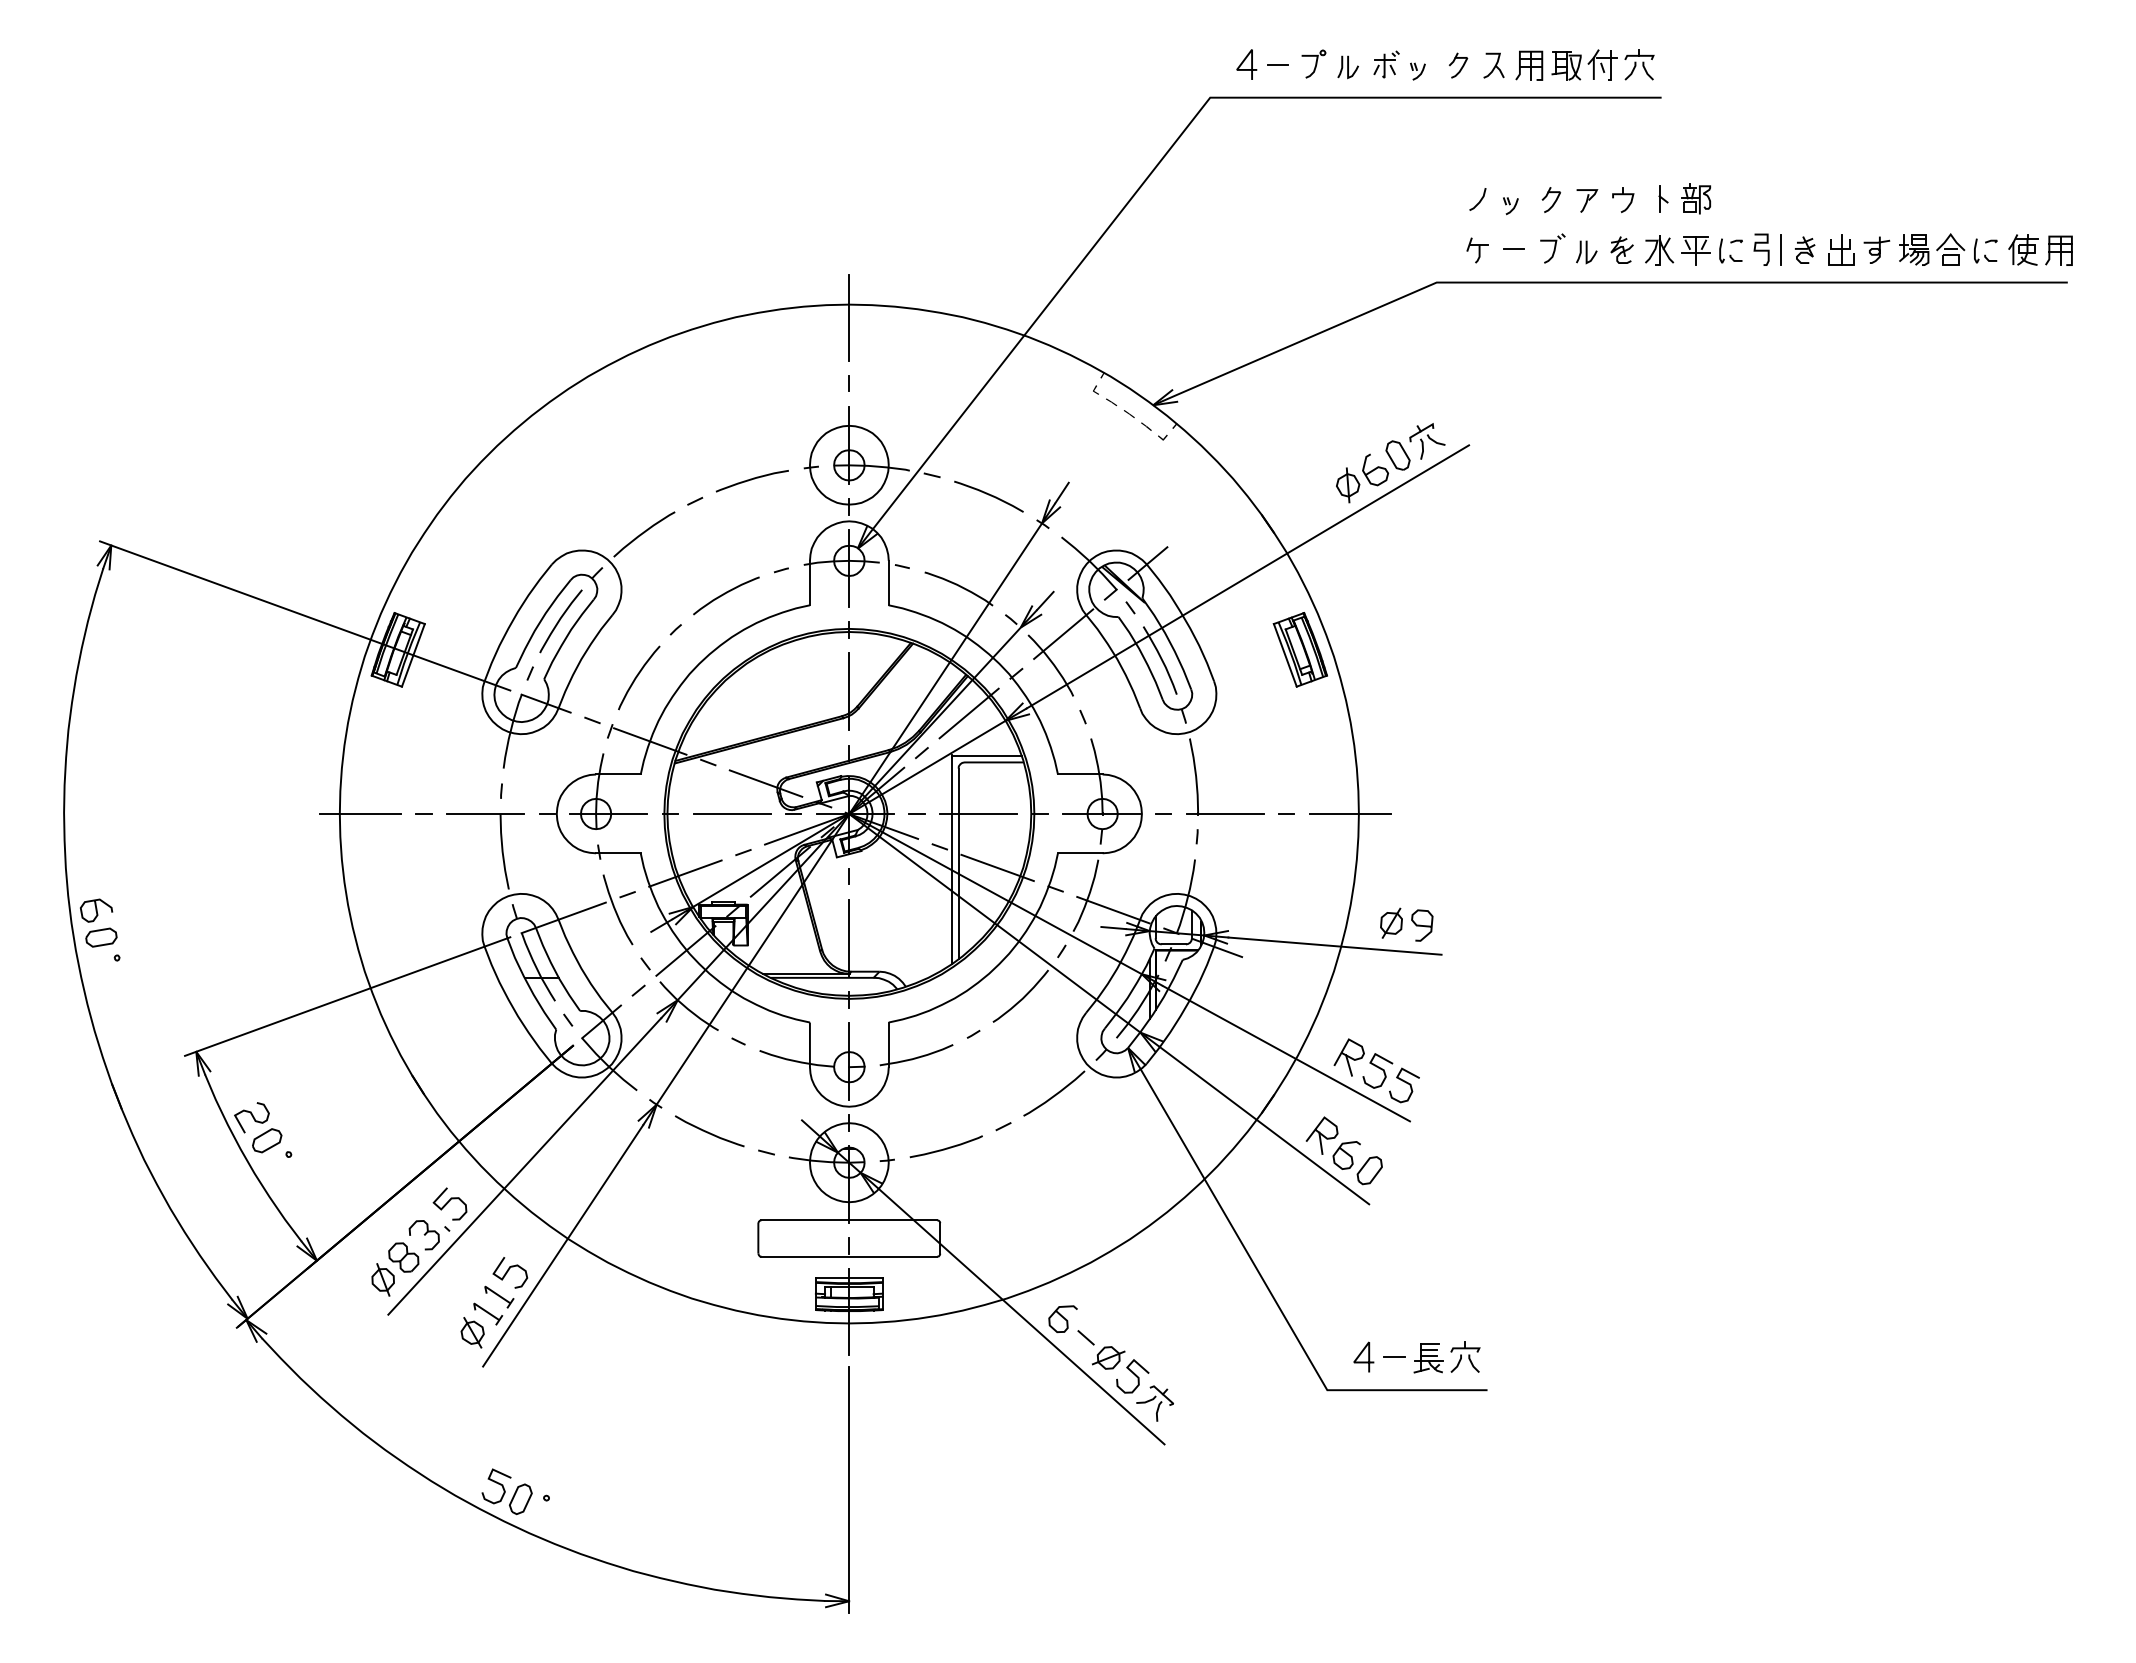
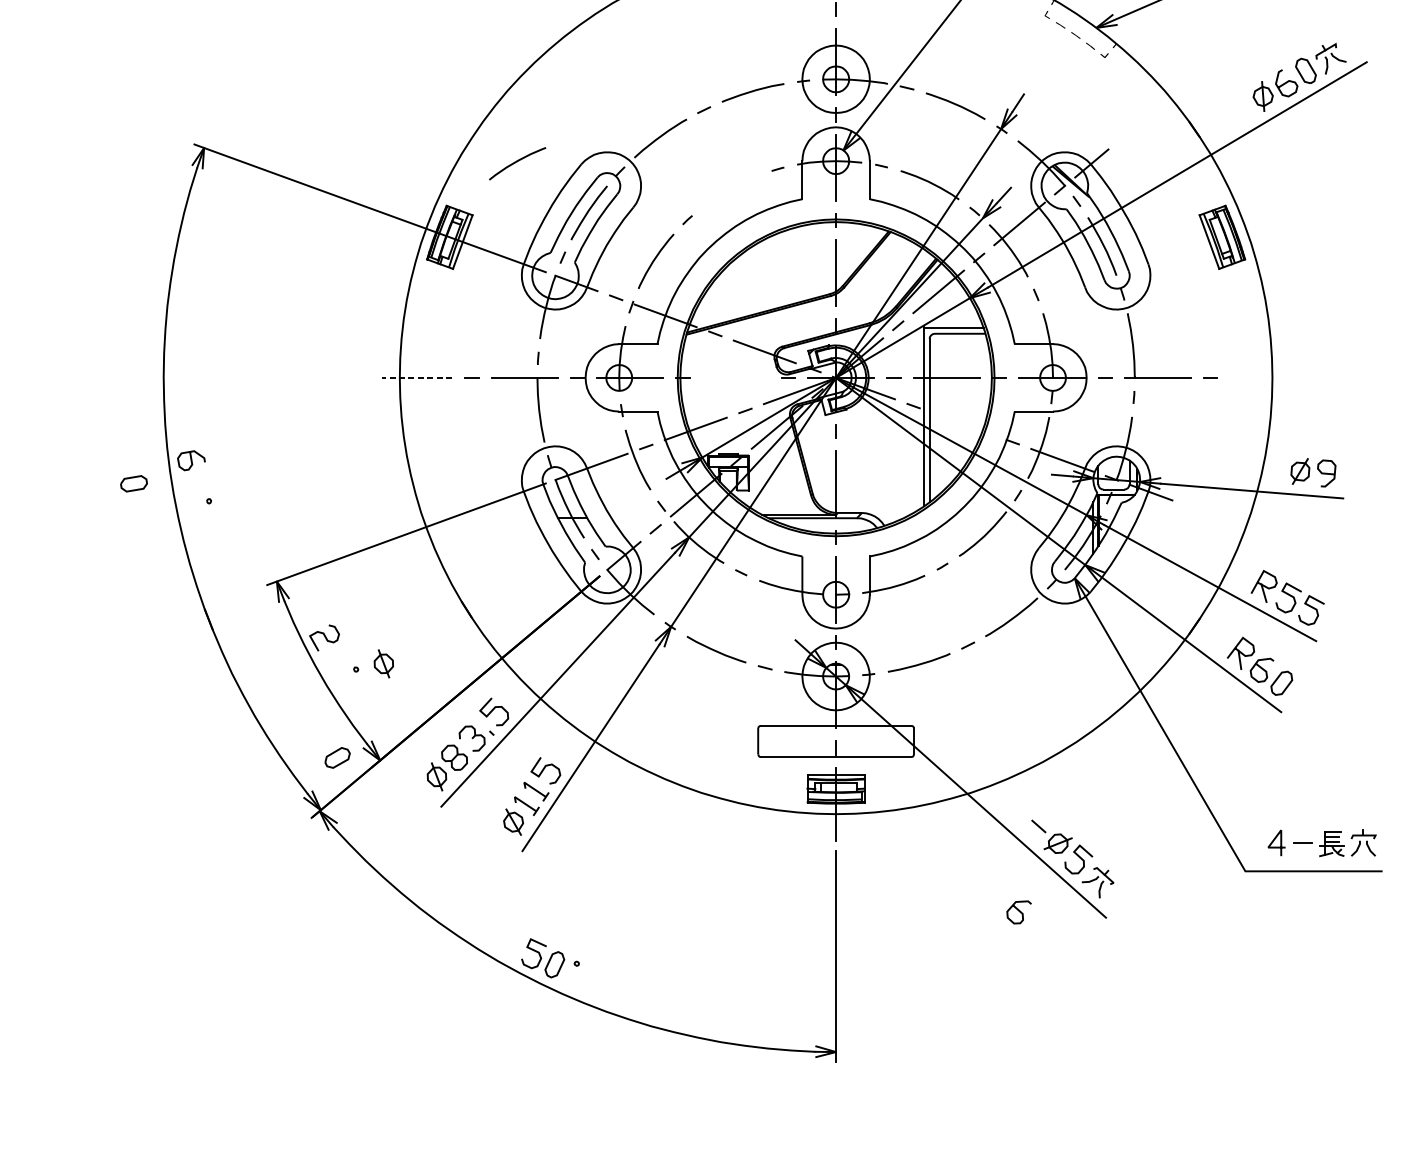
curve: (725, 594) -> (516, 162), moved
line: (360, 814) -> (417, 378), solid -> dashed
line: (731, 814) -> (735, 378), removed
line: (1350, 814) -> (1265, 378), removed
line: (997, 867) -> (962, 423), removed
part: (101, 937) -> (134, 483), moved
part: (267, 1140) -> (337, 757), moved
part: (320, 1147) -> (383, 663), added
curve: (1063, 1318) -> (1019, 911), moved

